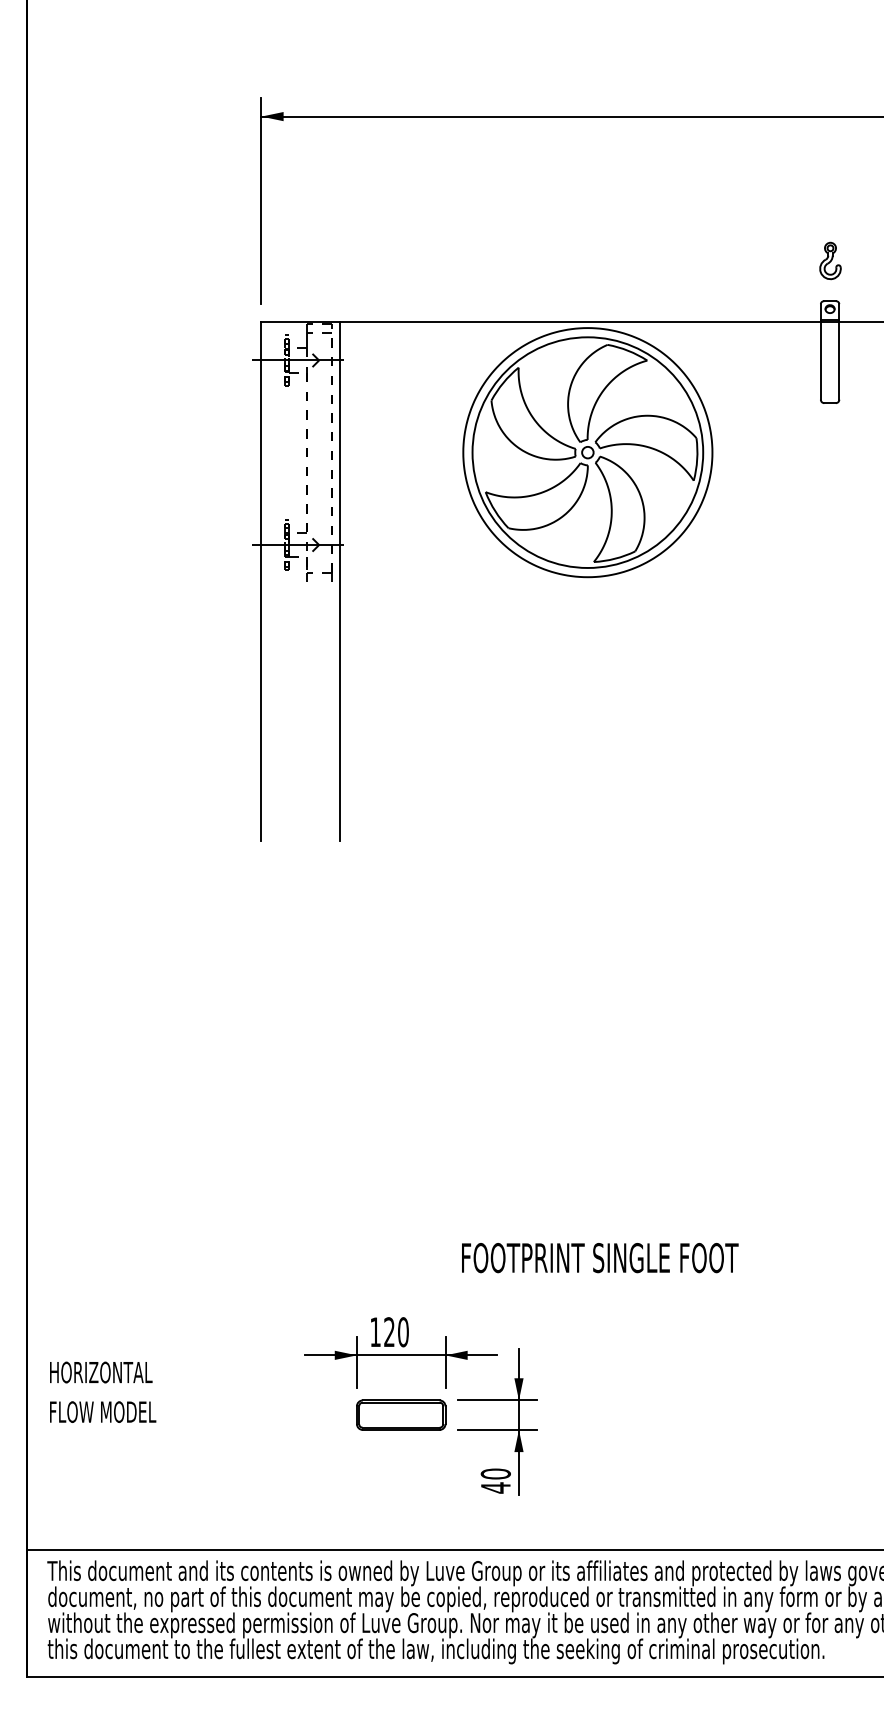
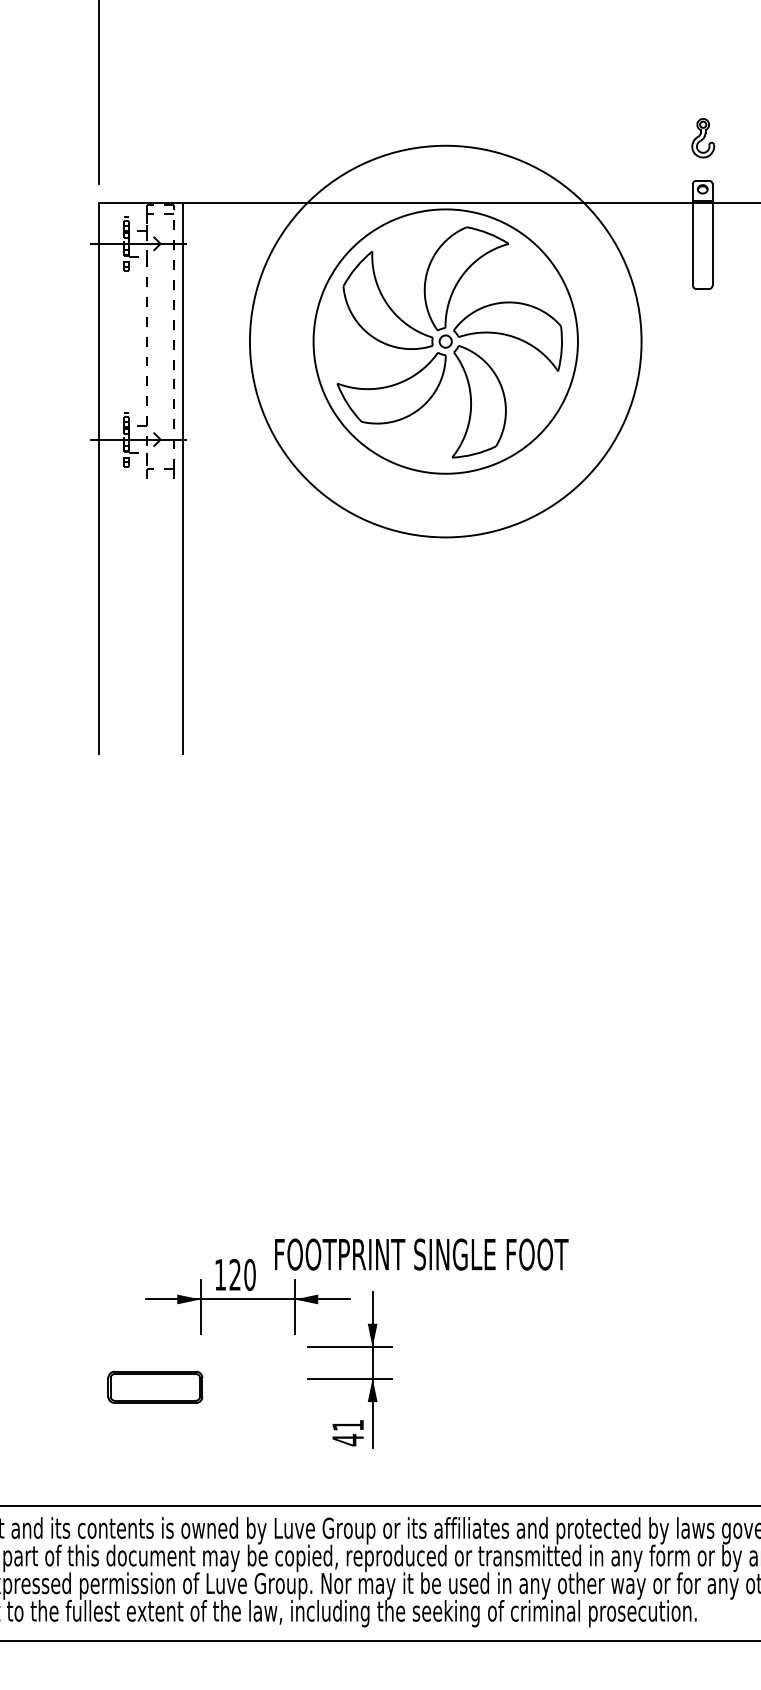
circle: (587, 452) -> (445, 341), size x1.6
text: (600, 1258) -> (422, 1255), moved
part: (401, 1414) -> (155, 1386), moved
text: (495, 1473) -> (347, 1424), 40 -> 41

